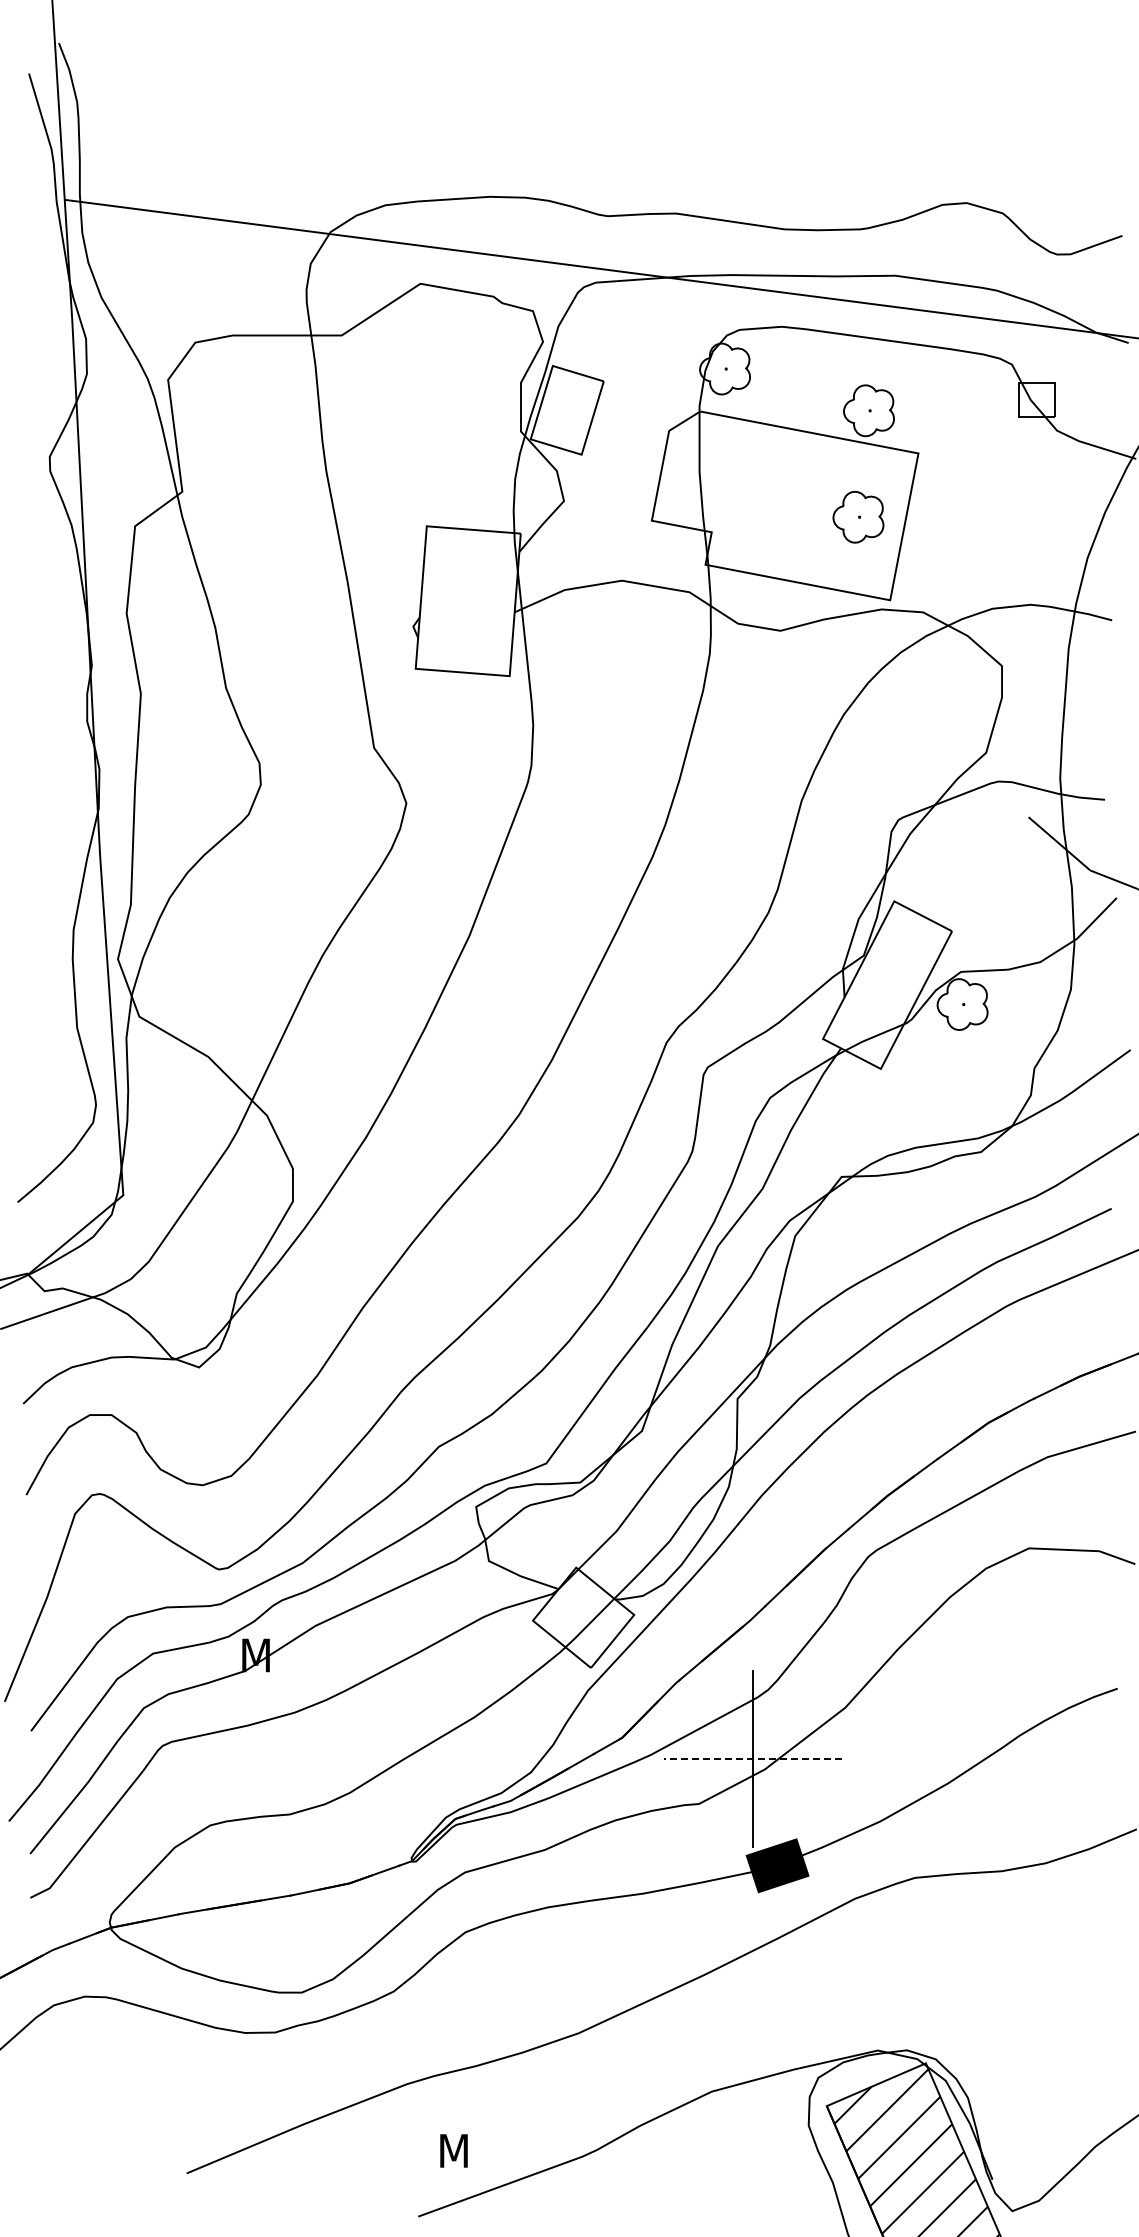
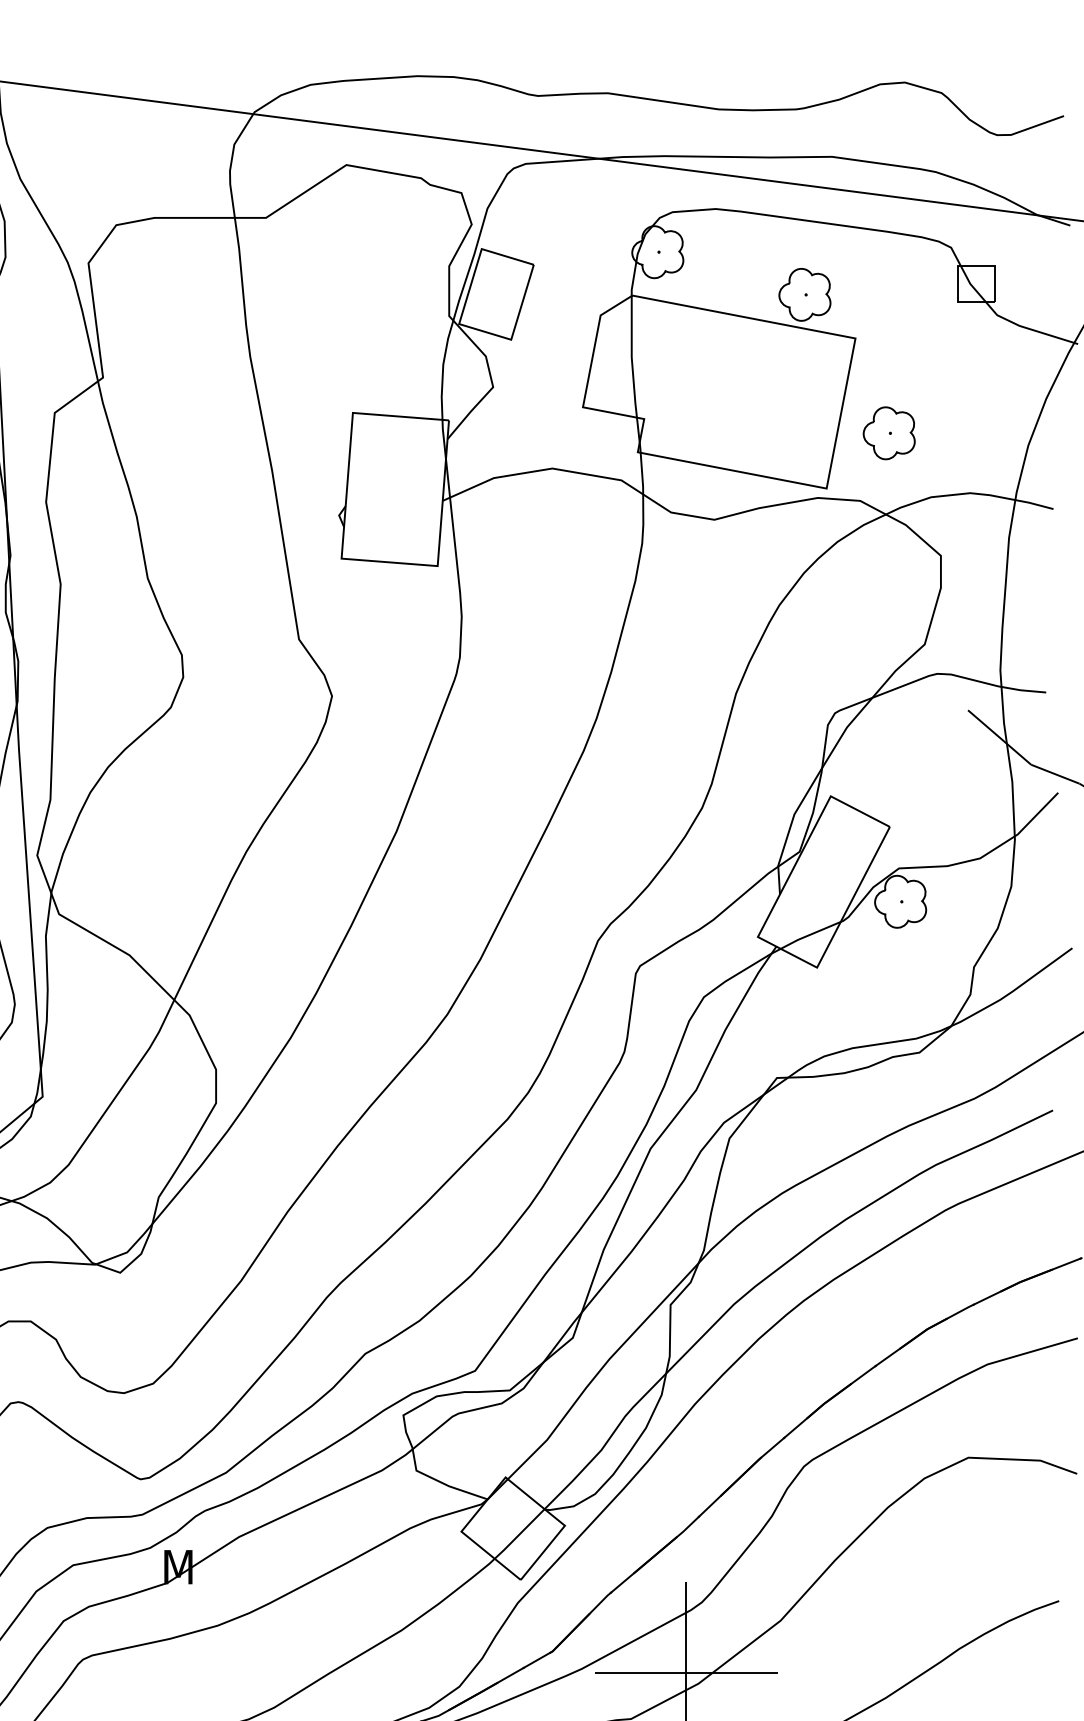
part: (858, 516) -> (889, 432), moved
line: (752, 1758) -> (685, 1672), dashed -> solid

